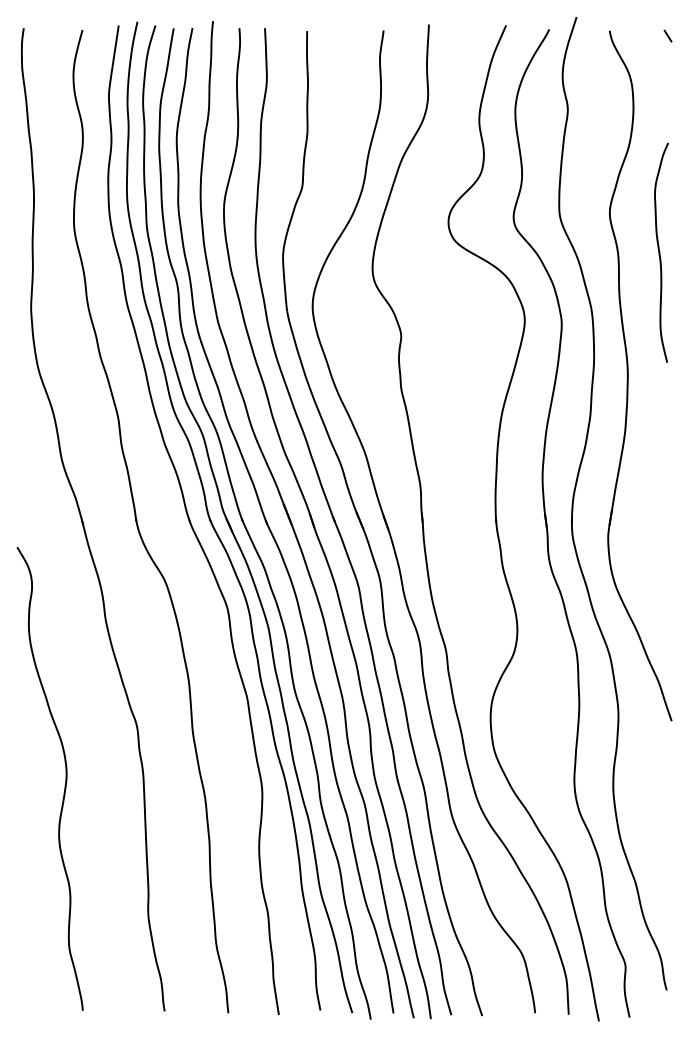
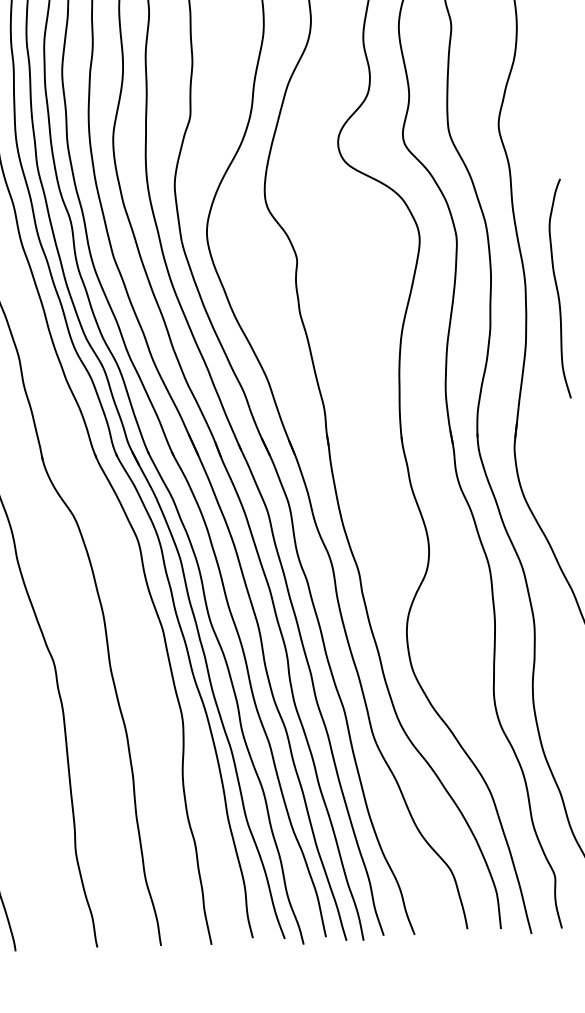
curve: (660, 252) -> (558, 288), moved

